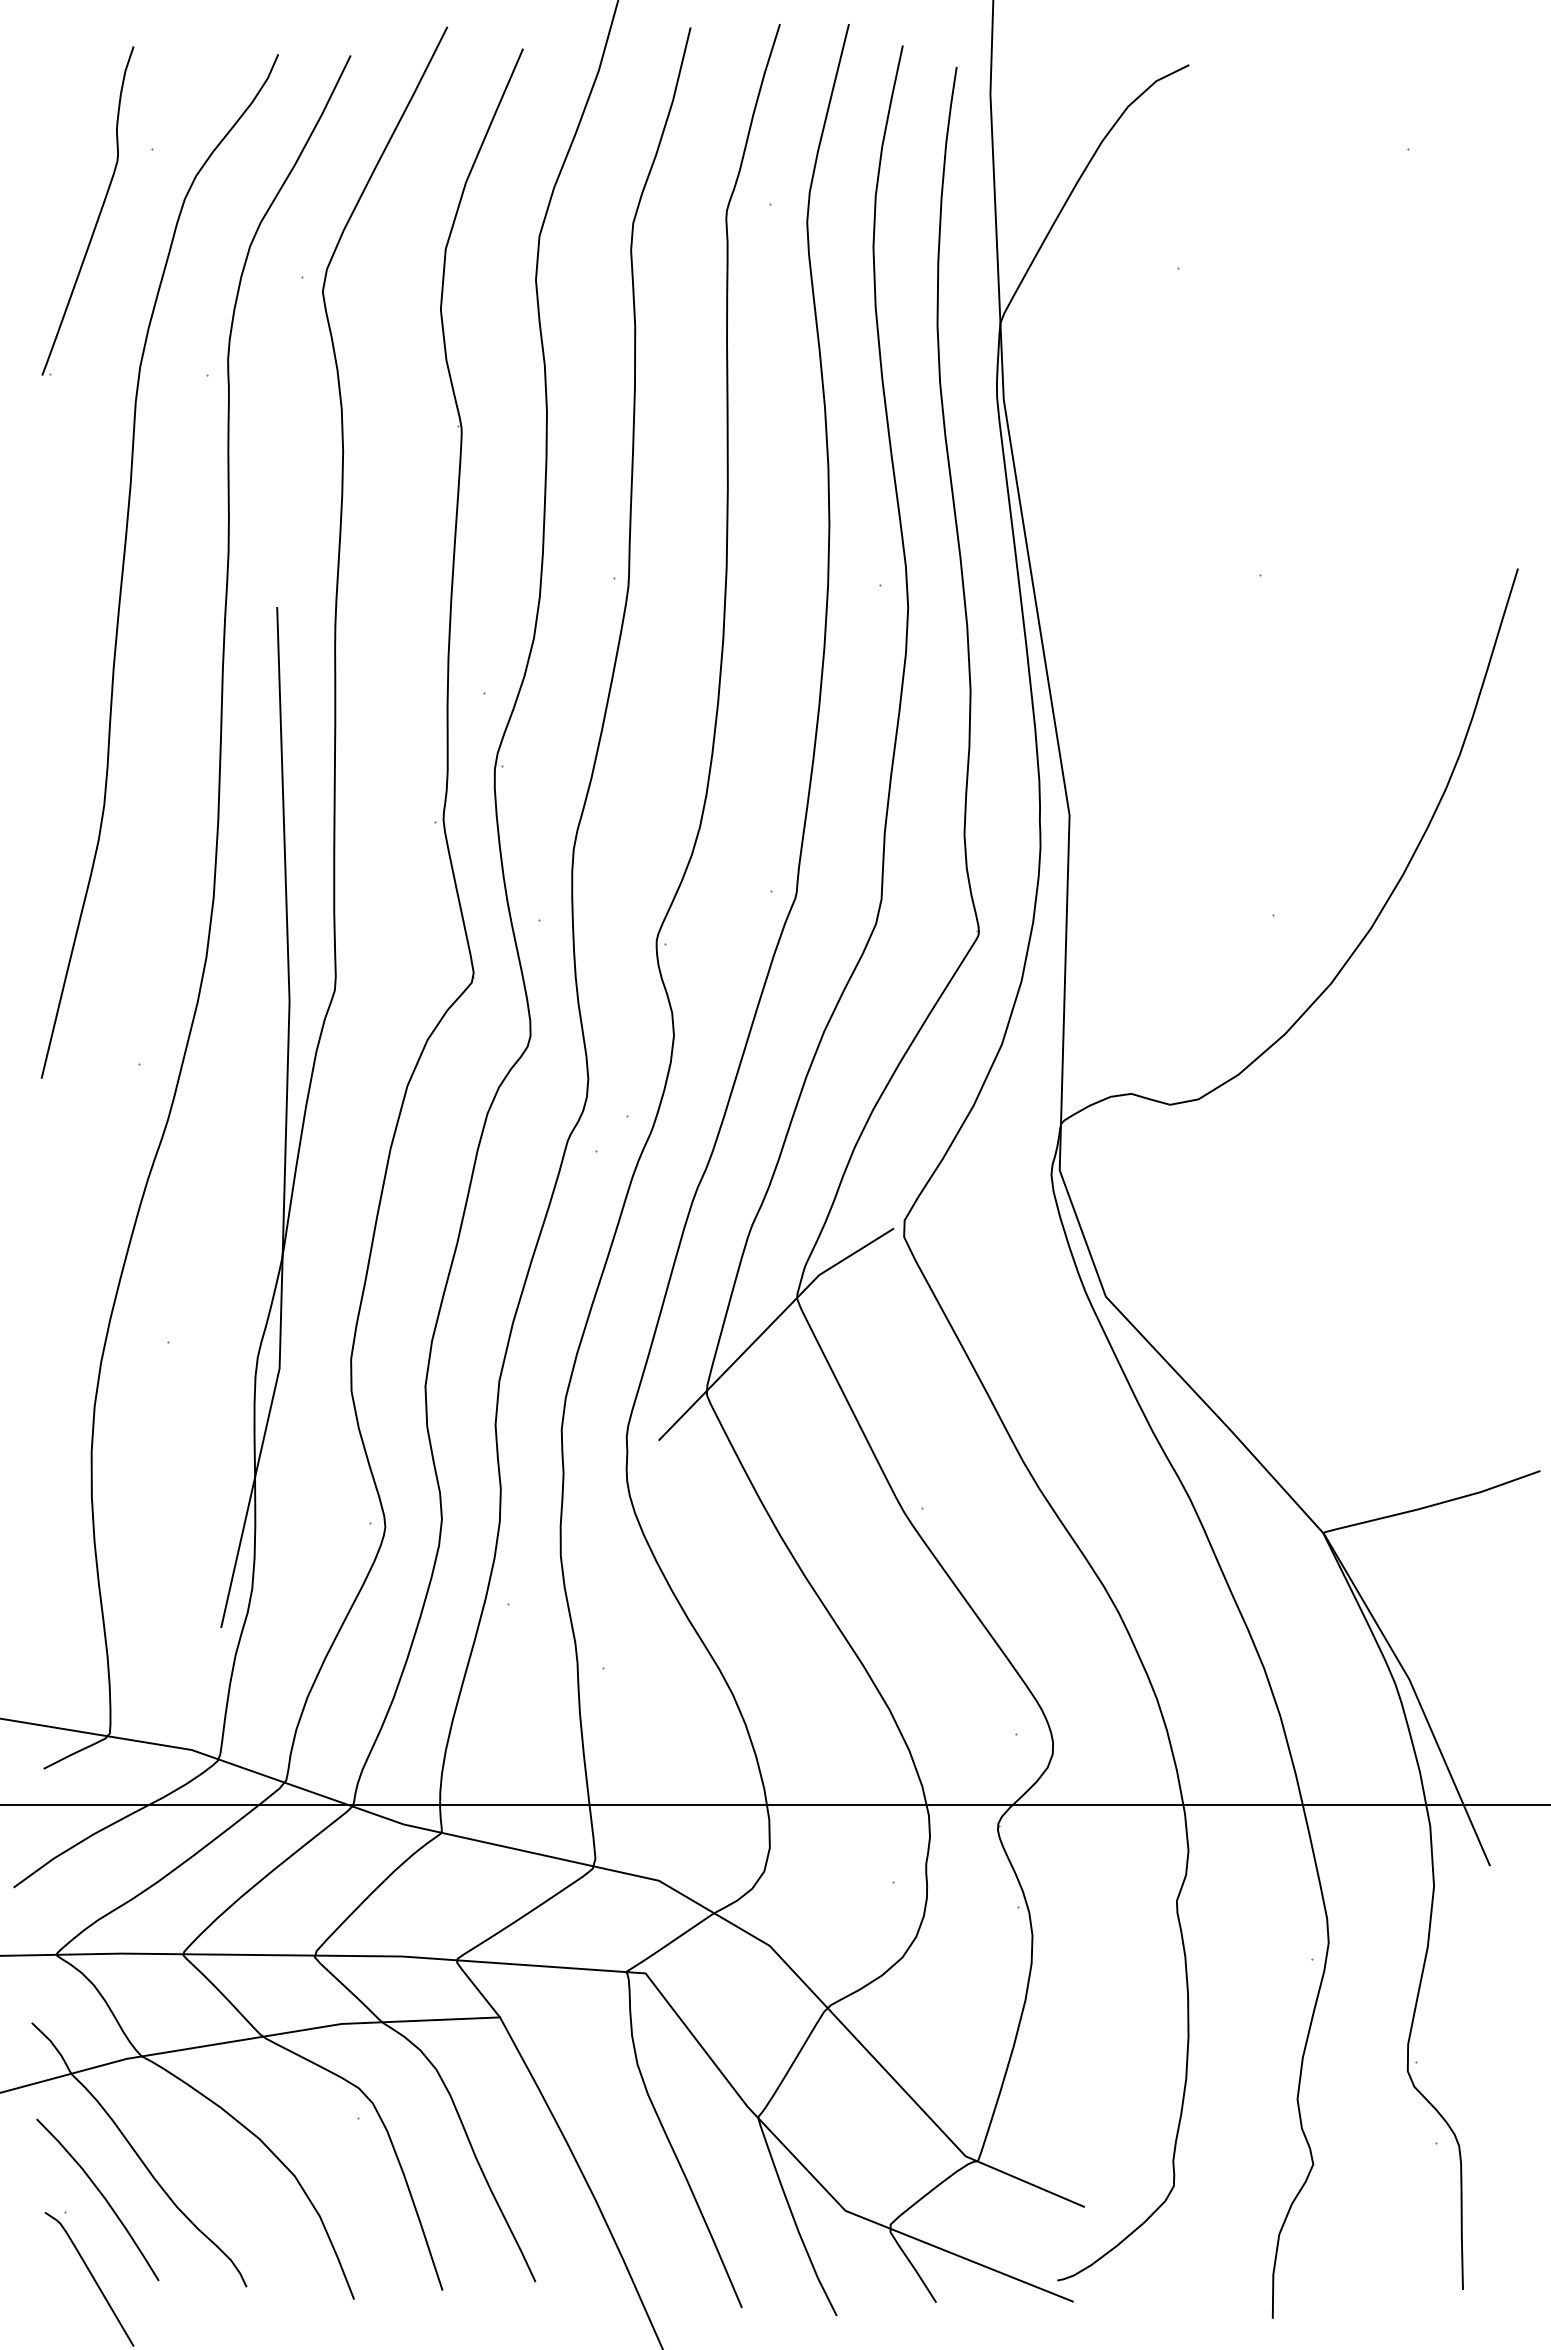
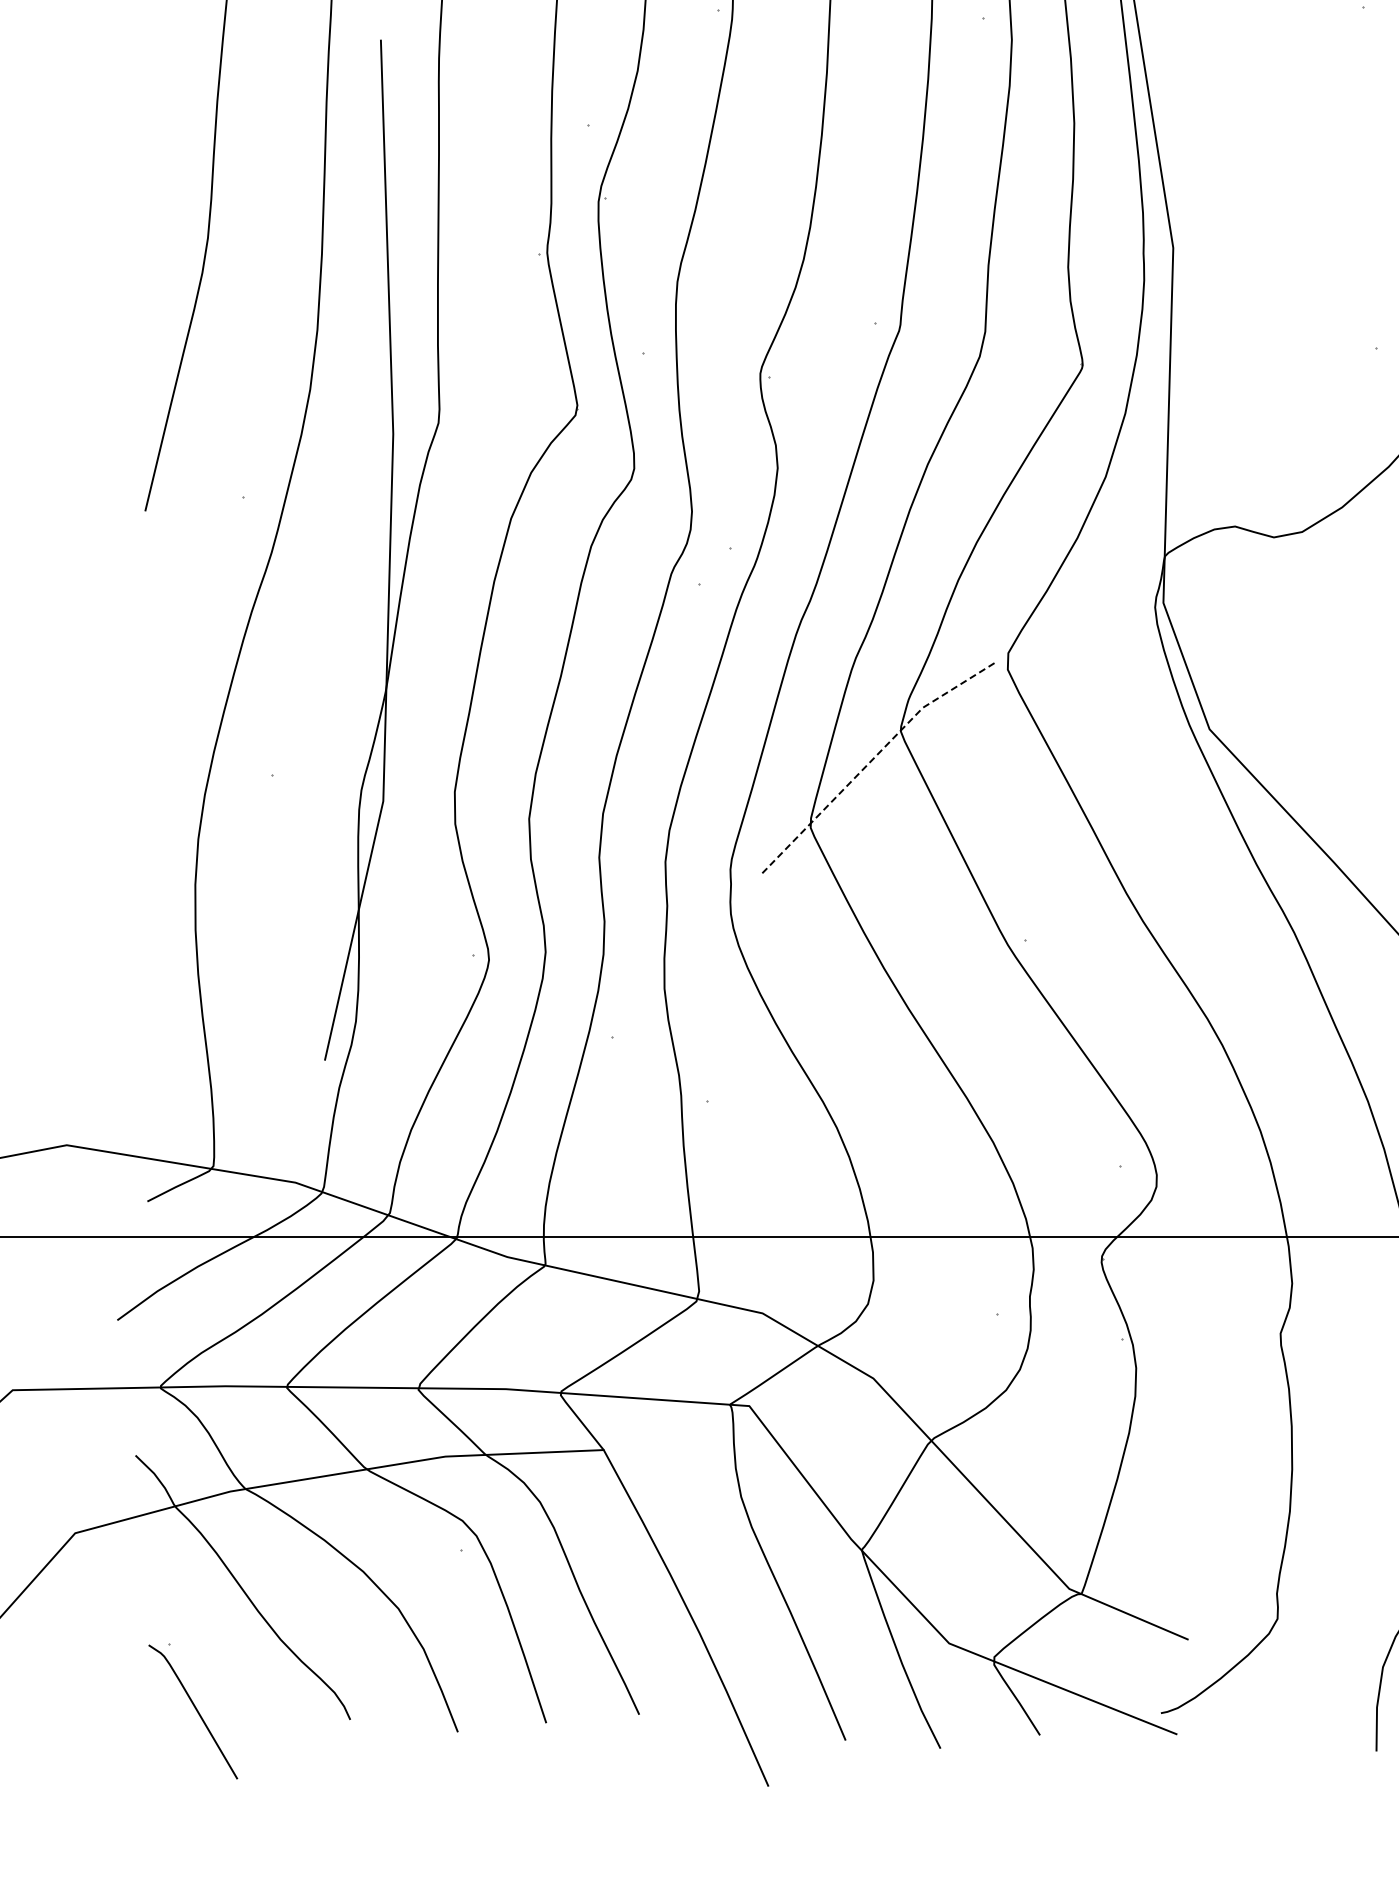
line: (770, 1325) -> (874, 758), solid -> dashed
curve: (101, 2195) -> (205, 1628), removed

